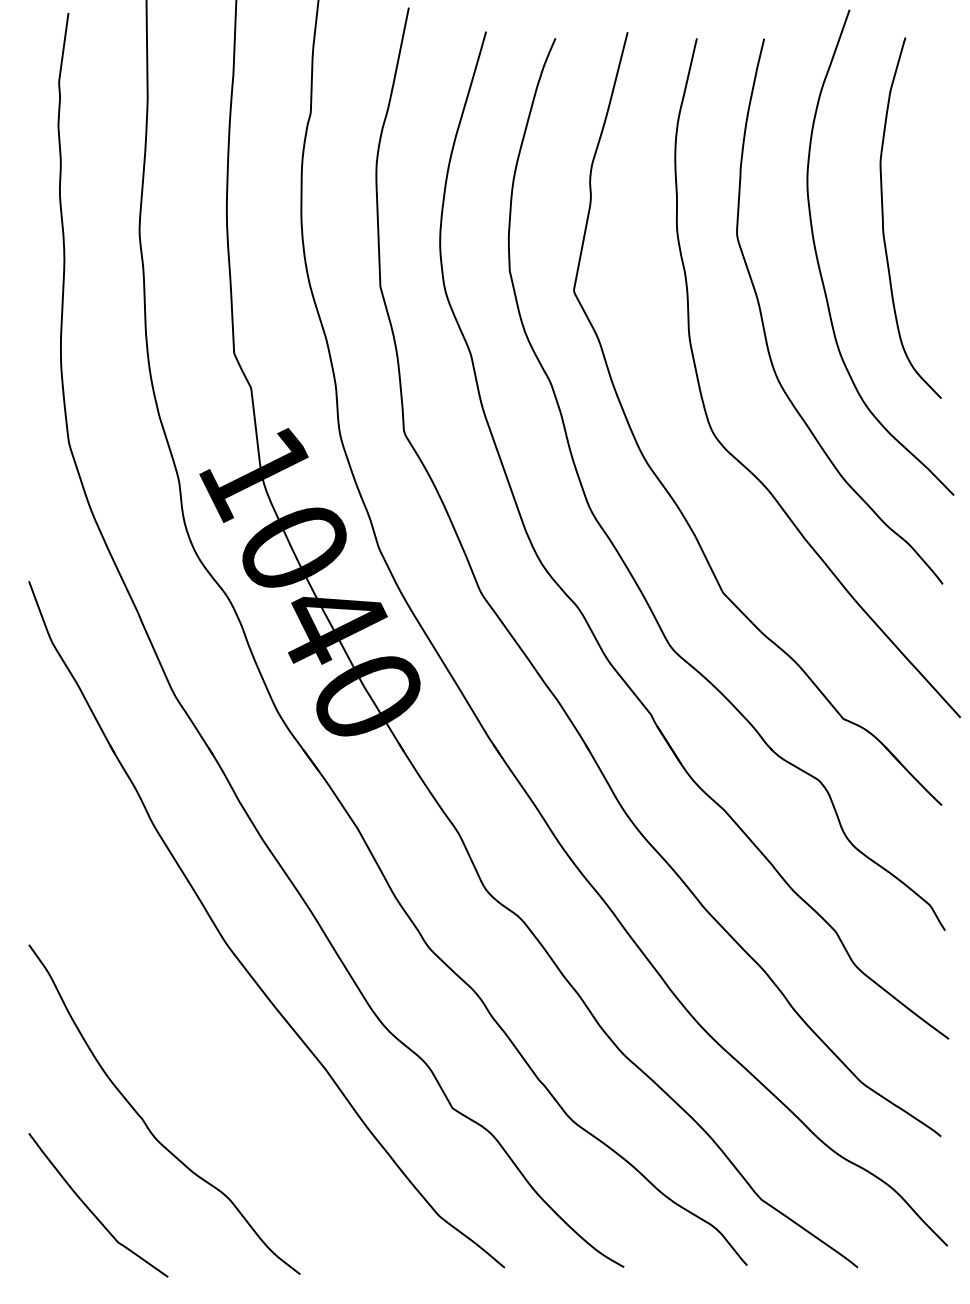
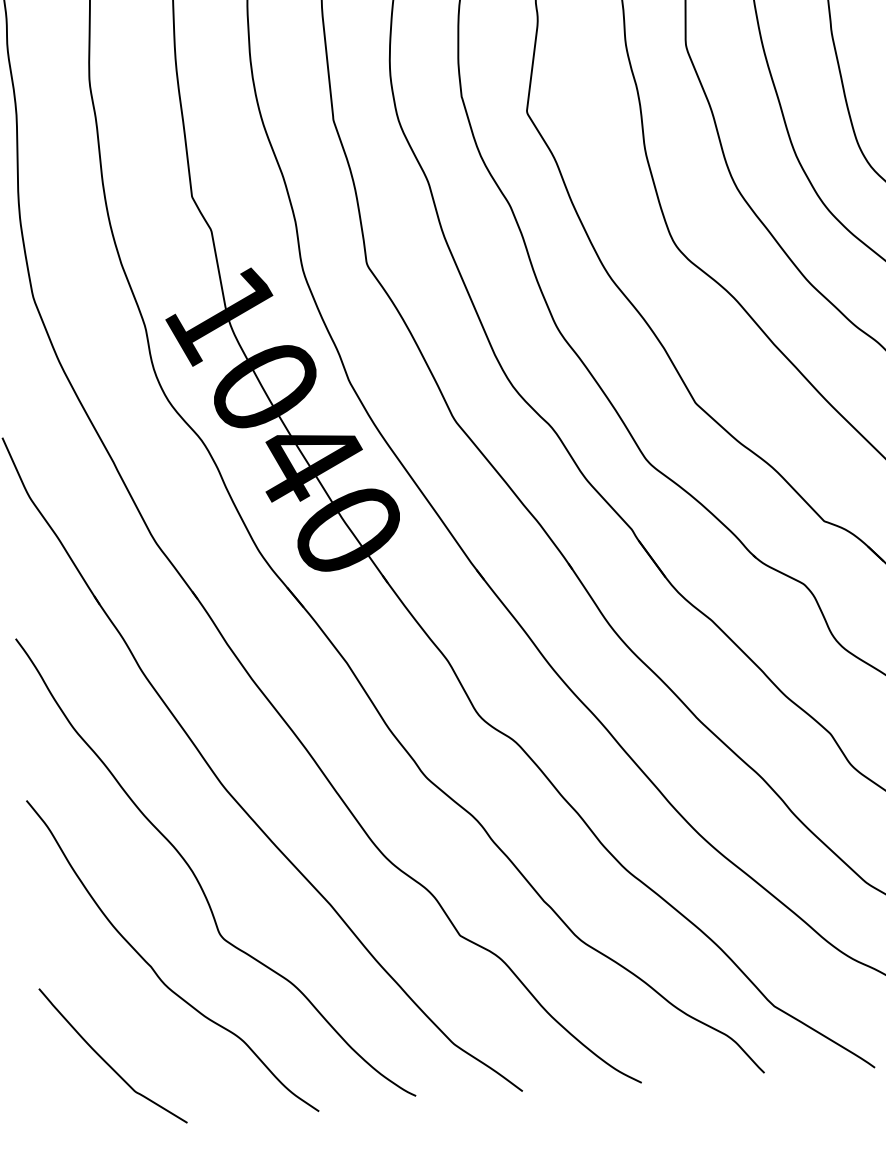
curve: (194, 1033) -> (197, 878), added

